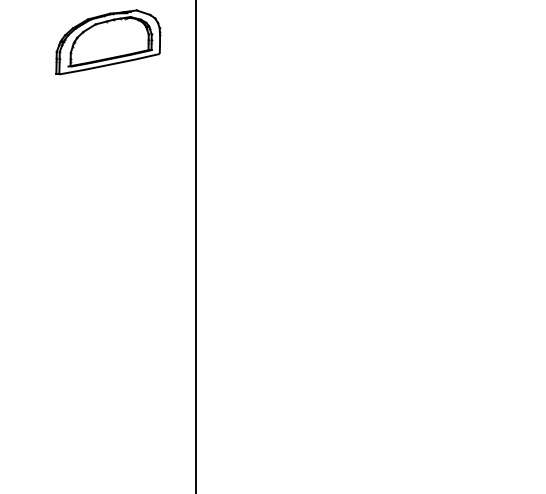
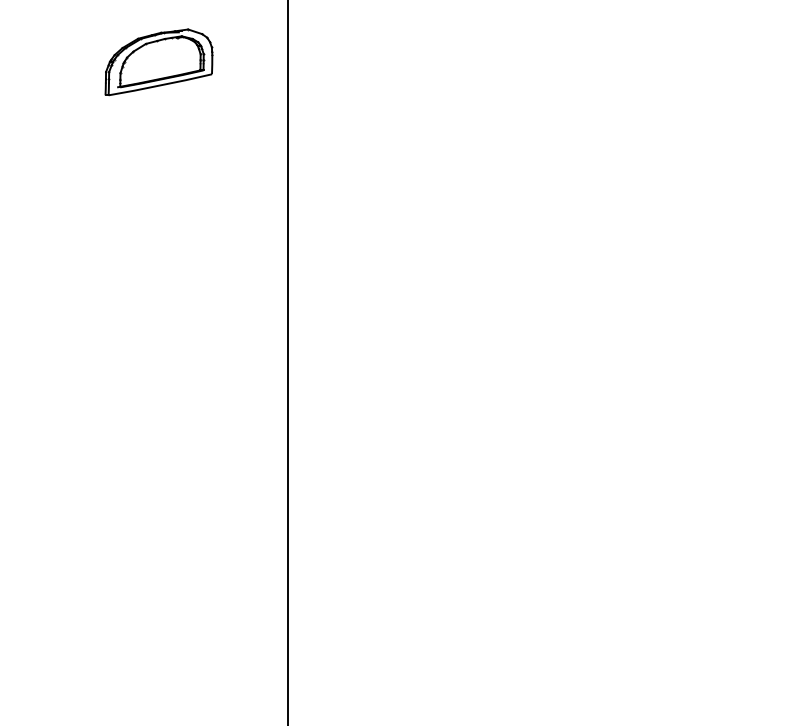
part: (108, 42) -> (159, 62), size x0.7

